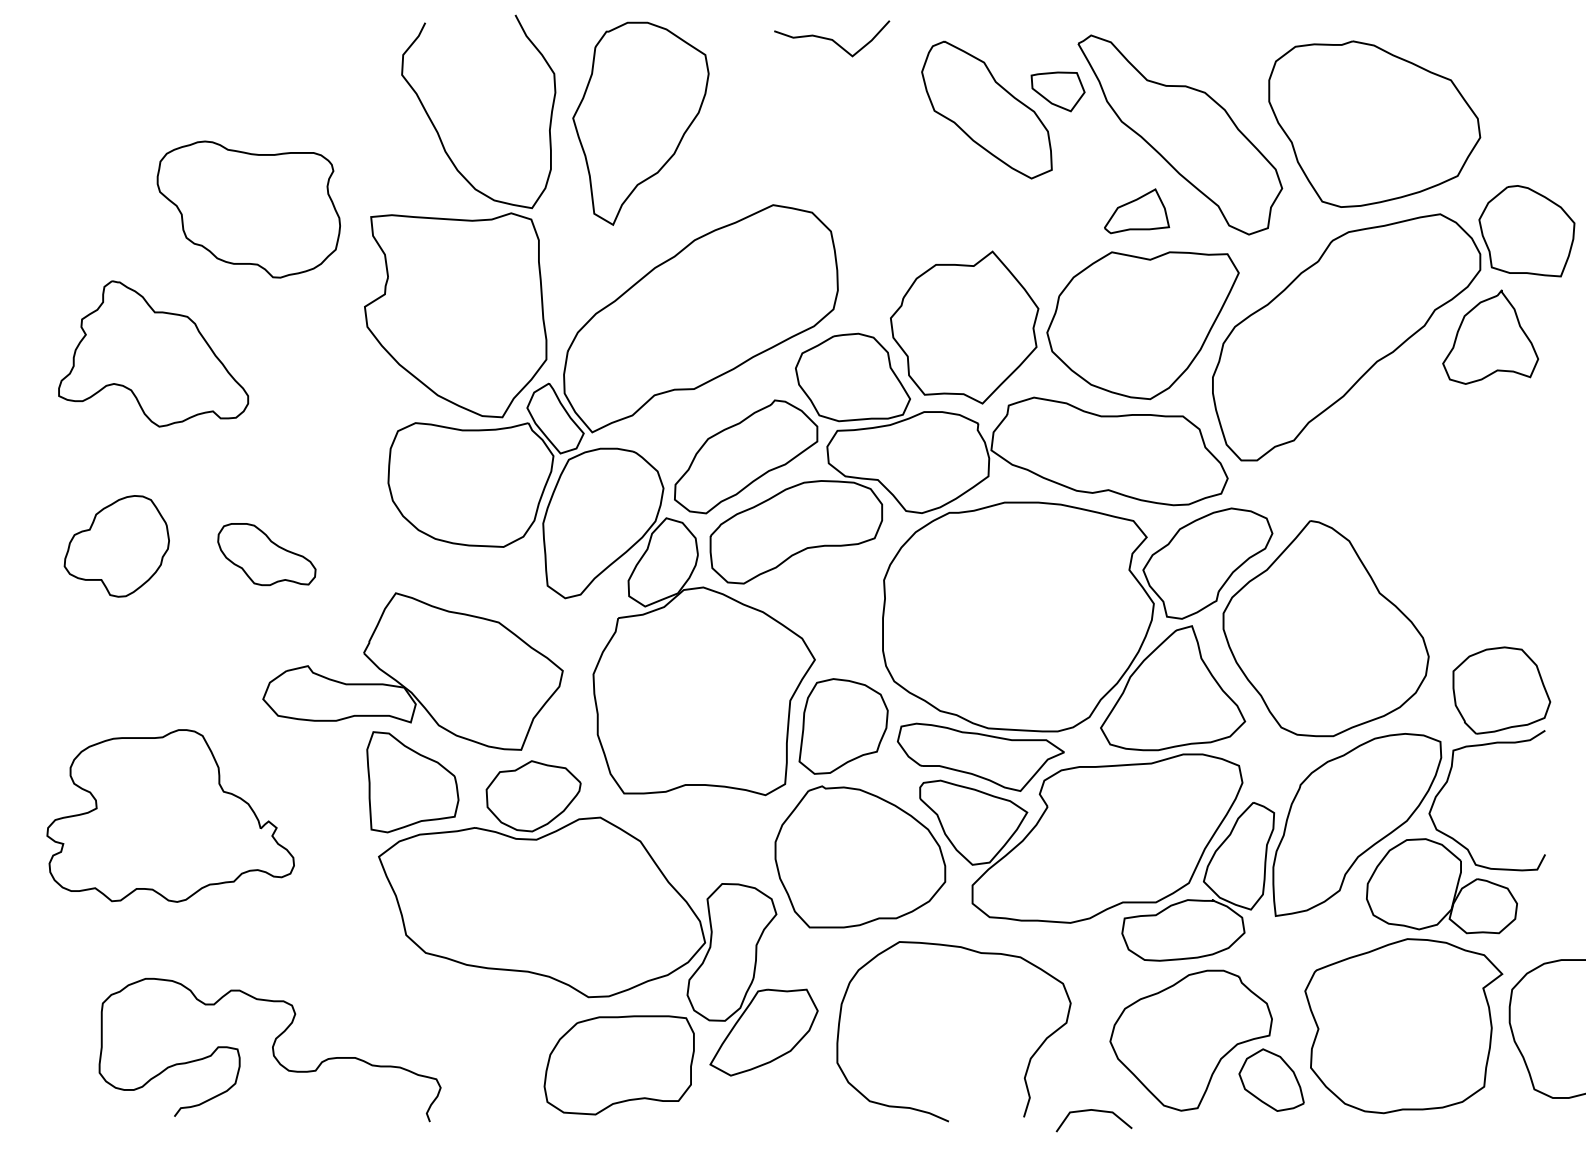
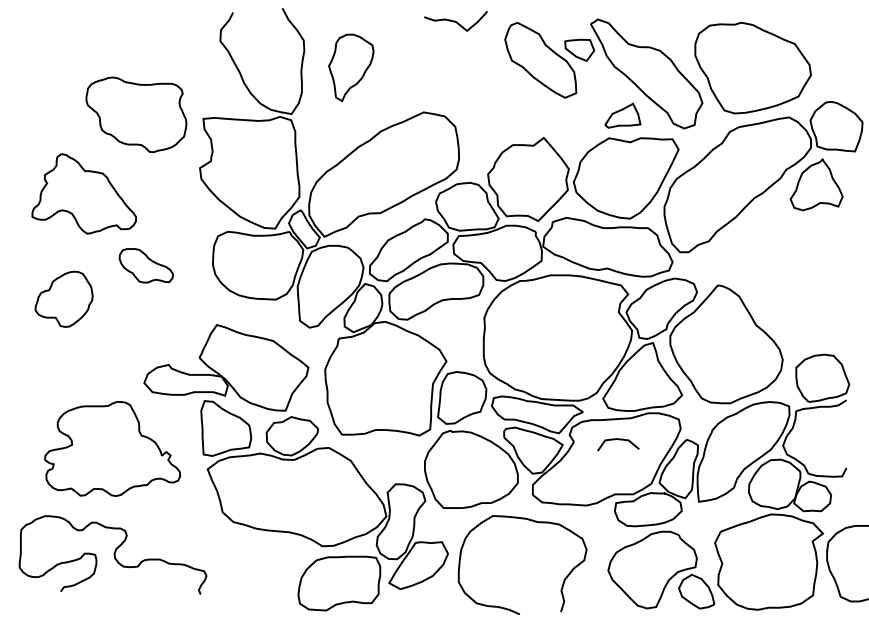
part: (641, 123) -> (351, 67), size x0.6
part: (265, 554) -> (145, 265), moved
part: (170, 815) -> (112, 448), moved
curve: (270, 1048) -> (113, 554), moved
line: (1094, 1112) -> (618, 440), moved

